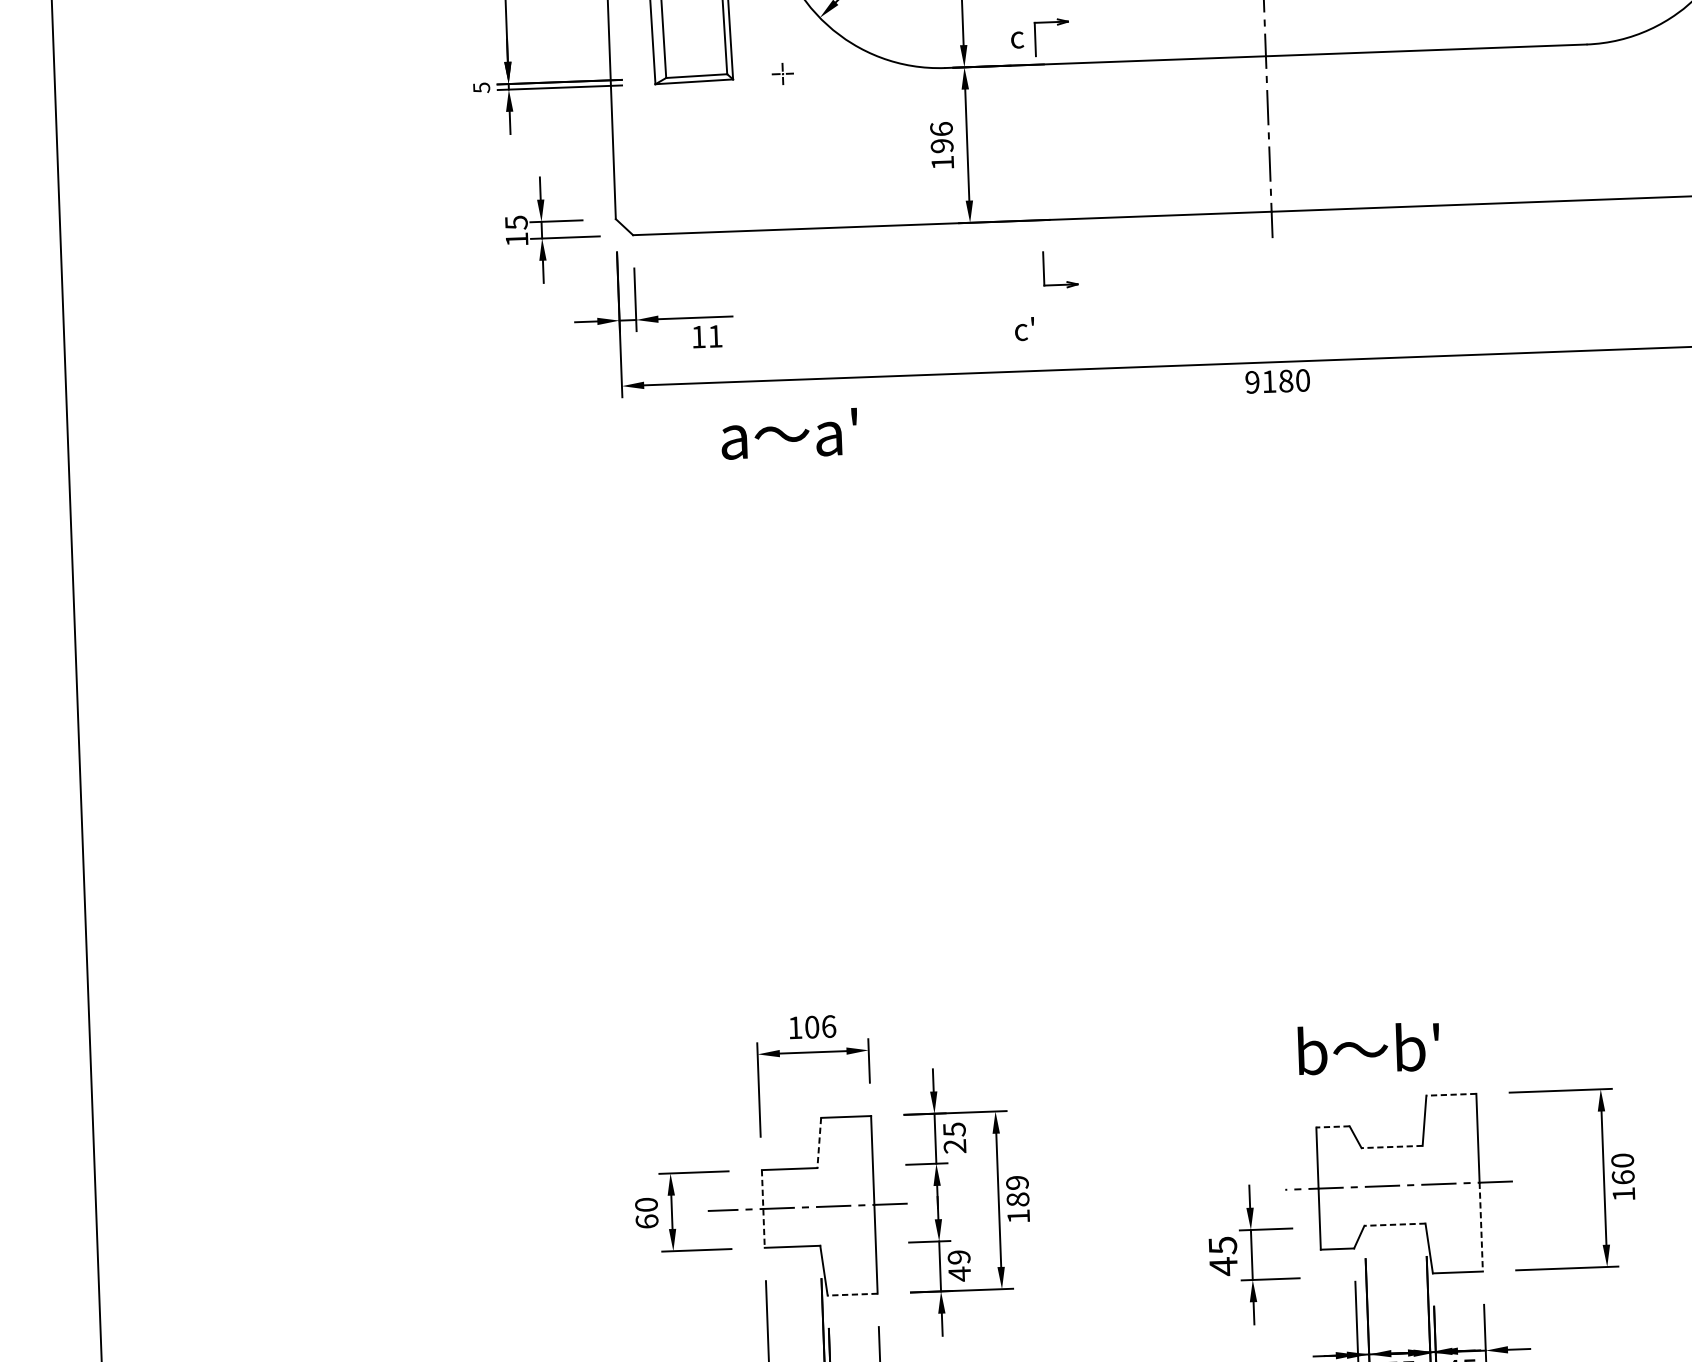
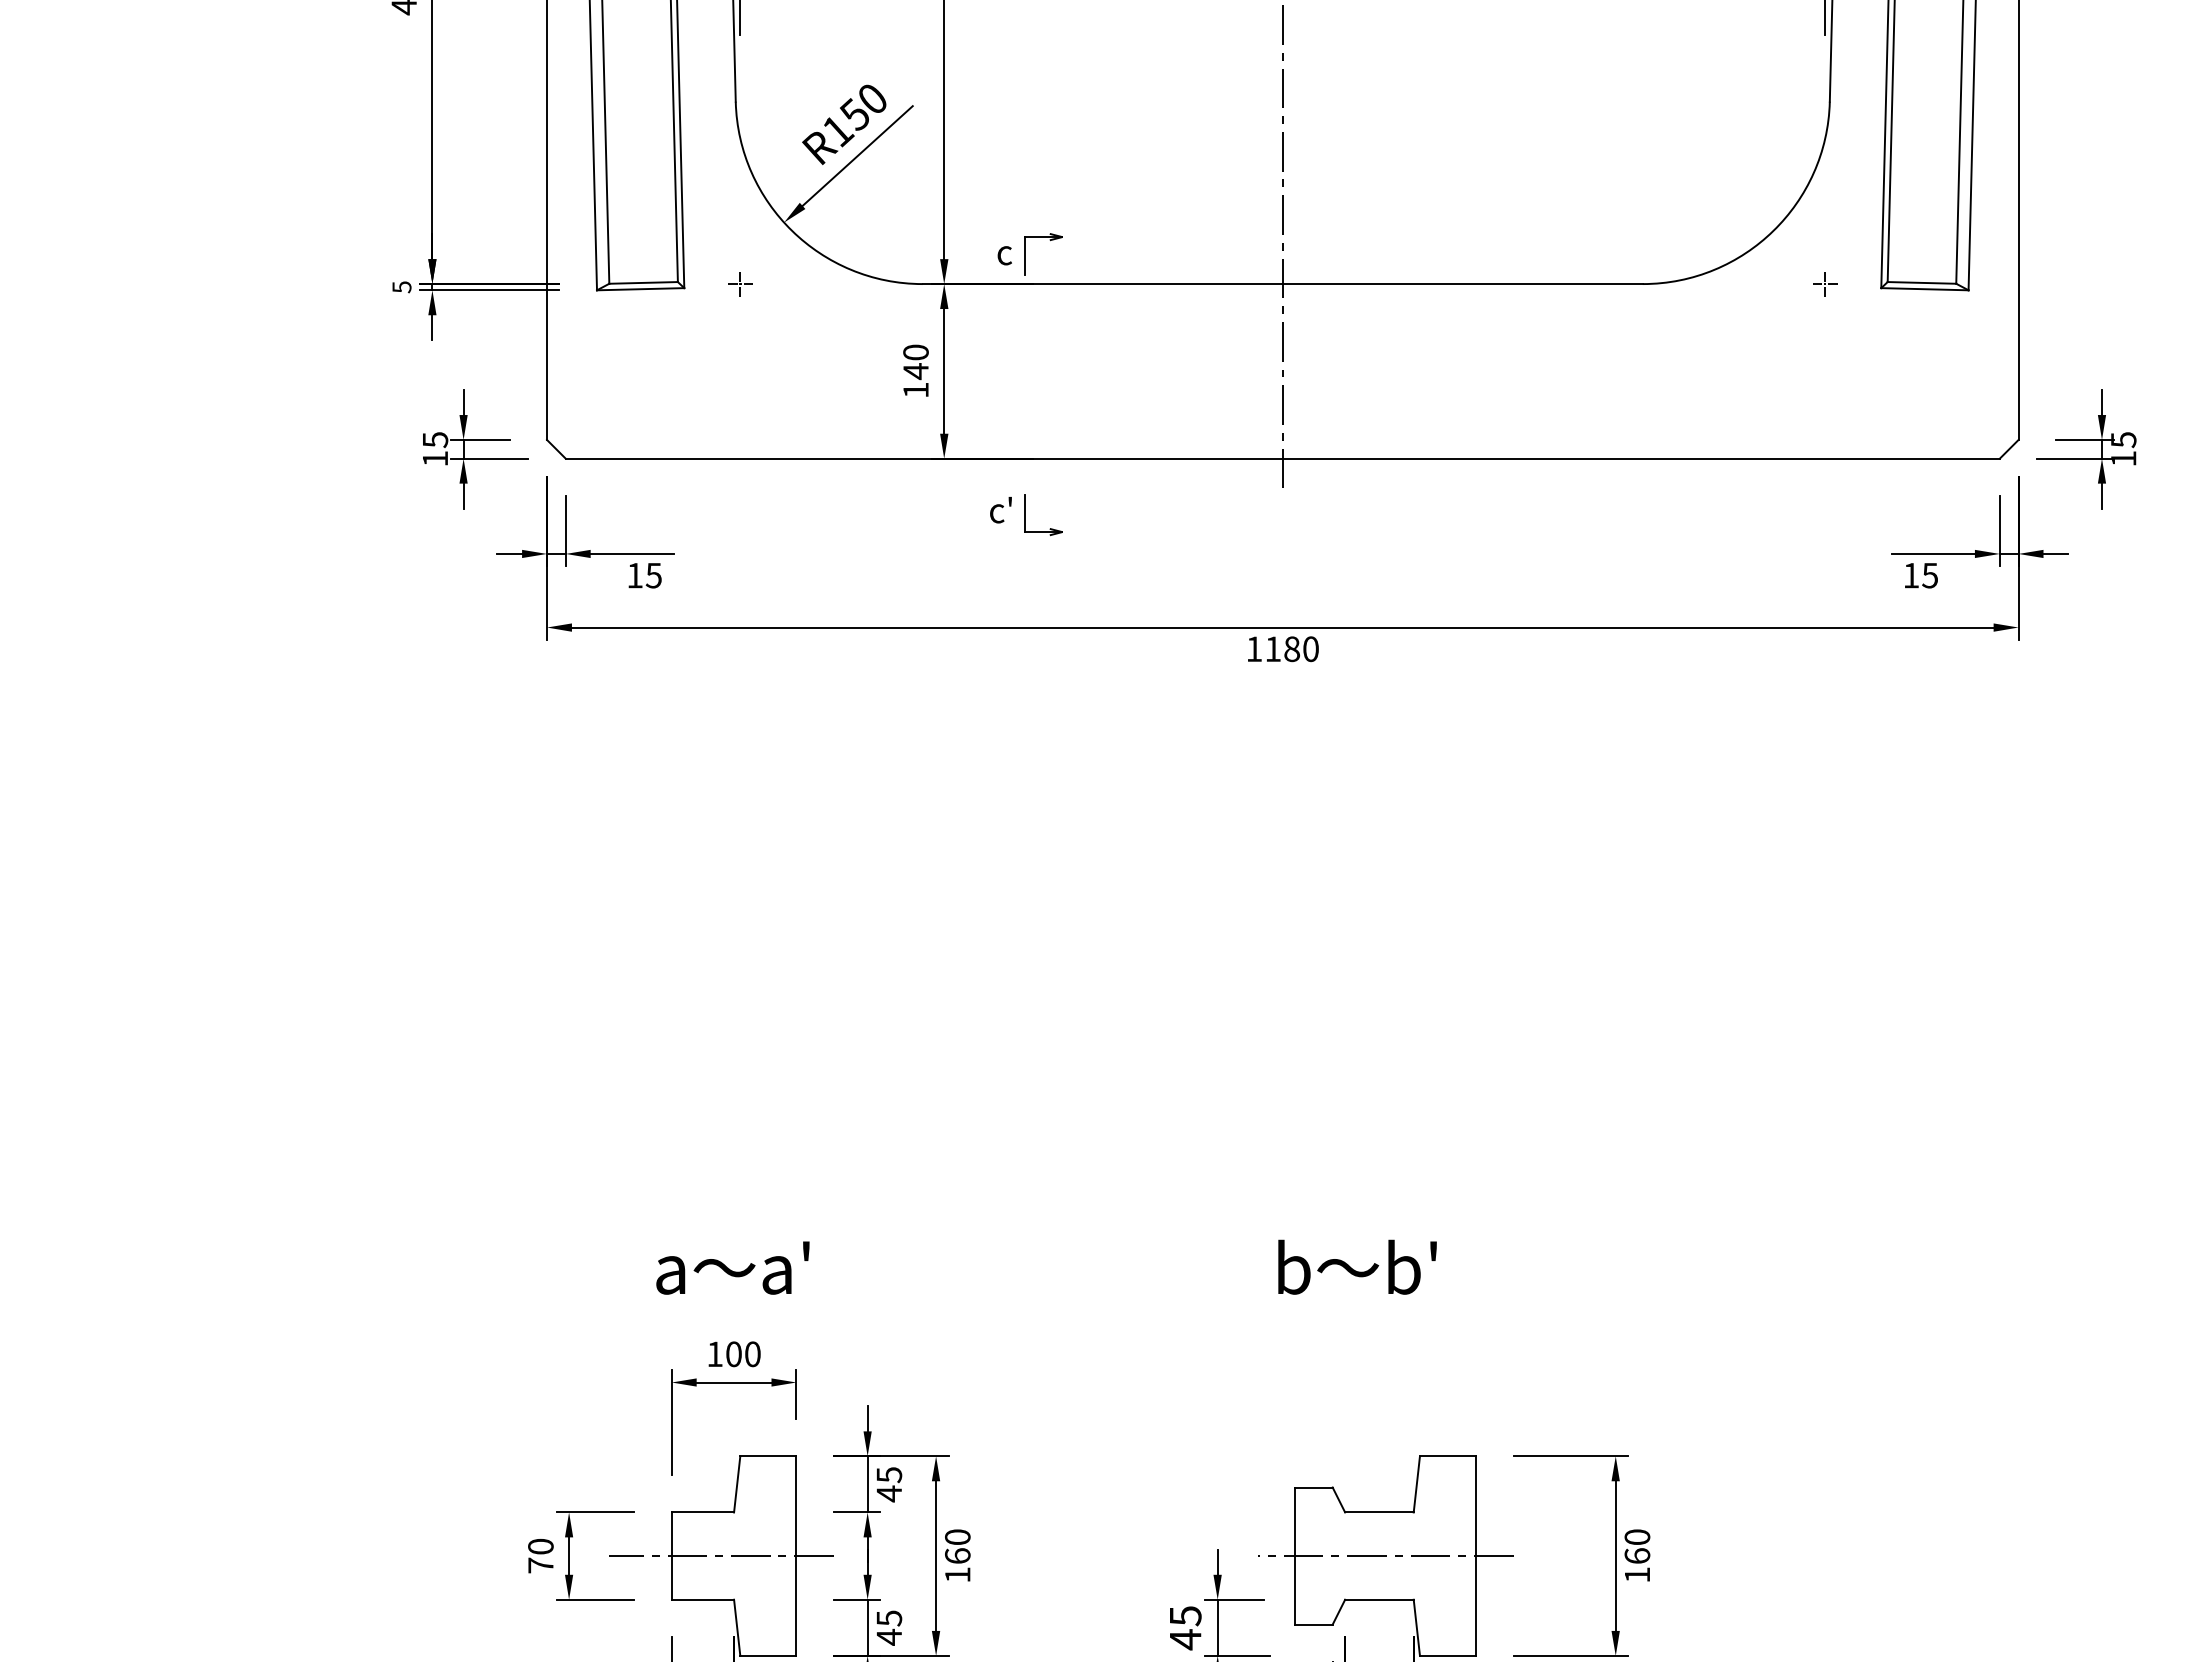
text: (941, 138) -> (915, 362), 196 -> 140
text: (1024, 329) -> (1000, 510), moved
text: (715, 336) -> (653, 575), 11 -> 15
text: (1251, 382) -> (1253, 649), 9180 -> 1180
text: (789, 433) -> (732, 1267), moved
text: (828, 1026) -> (752, 1354), 106 -> 100
text: (1368, 1048) -> (1357, 1266), moved
line: (1450, 1094) -> (1447, 1456), dashed -> solid
line: (1332, 1126) -> (1313, 1487), dashed -> solid
line: (819, 1143) -> (737, 1484), dashed -> solid
text: (954, 1146) -> (888, 1493), 25 -> 45
line: (1391, 1147) -> (1378, 1512), dashed -> solid
text: (1017, 1191) -> (957, 1546), 189 -> 160
line: (763, 1209) -> (671, 1556), dashed -> solid
text: (646, 1221) -> (540, 1565), 60 -> 70
line: (1394, 1224) -> (1378, 1599), dashed -> solid
line: (1481, 1226) -> (1476, 1605), dashed -> solid
text: (959, 1257) -> (889, 1618), 49 -> 45
line: (851, 1294) -> (767, 1655), dashed -> solid

